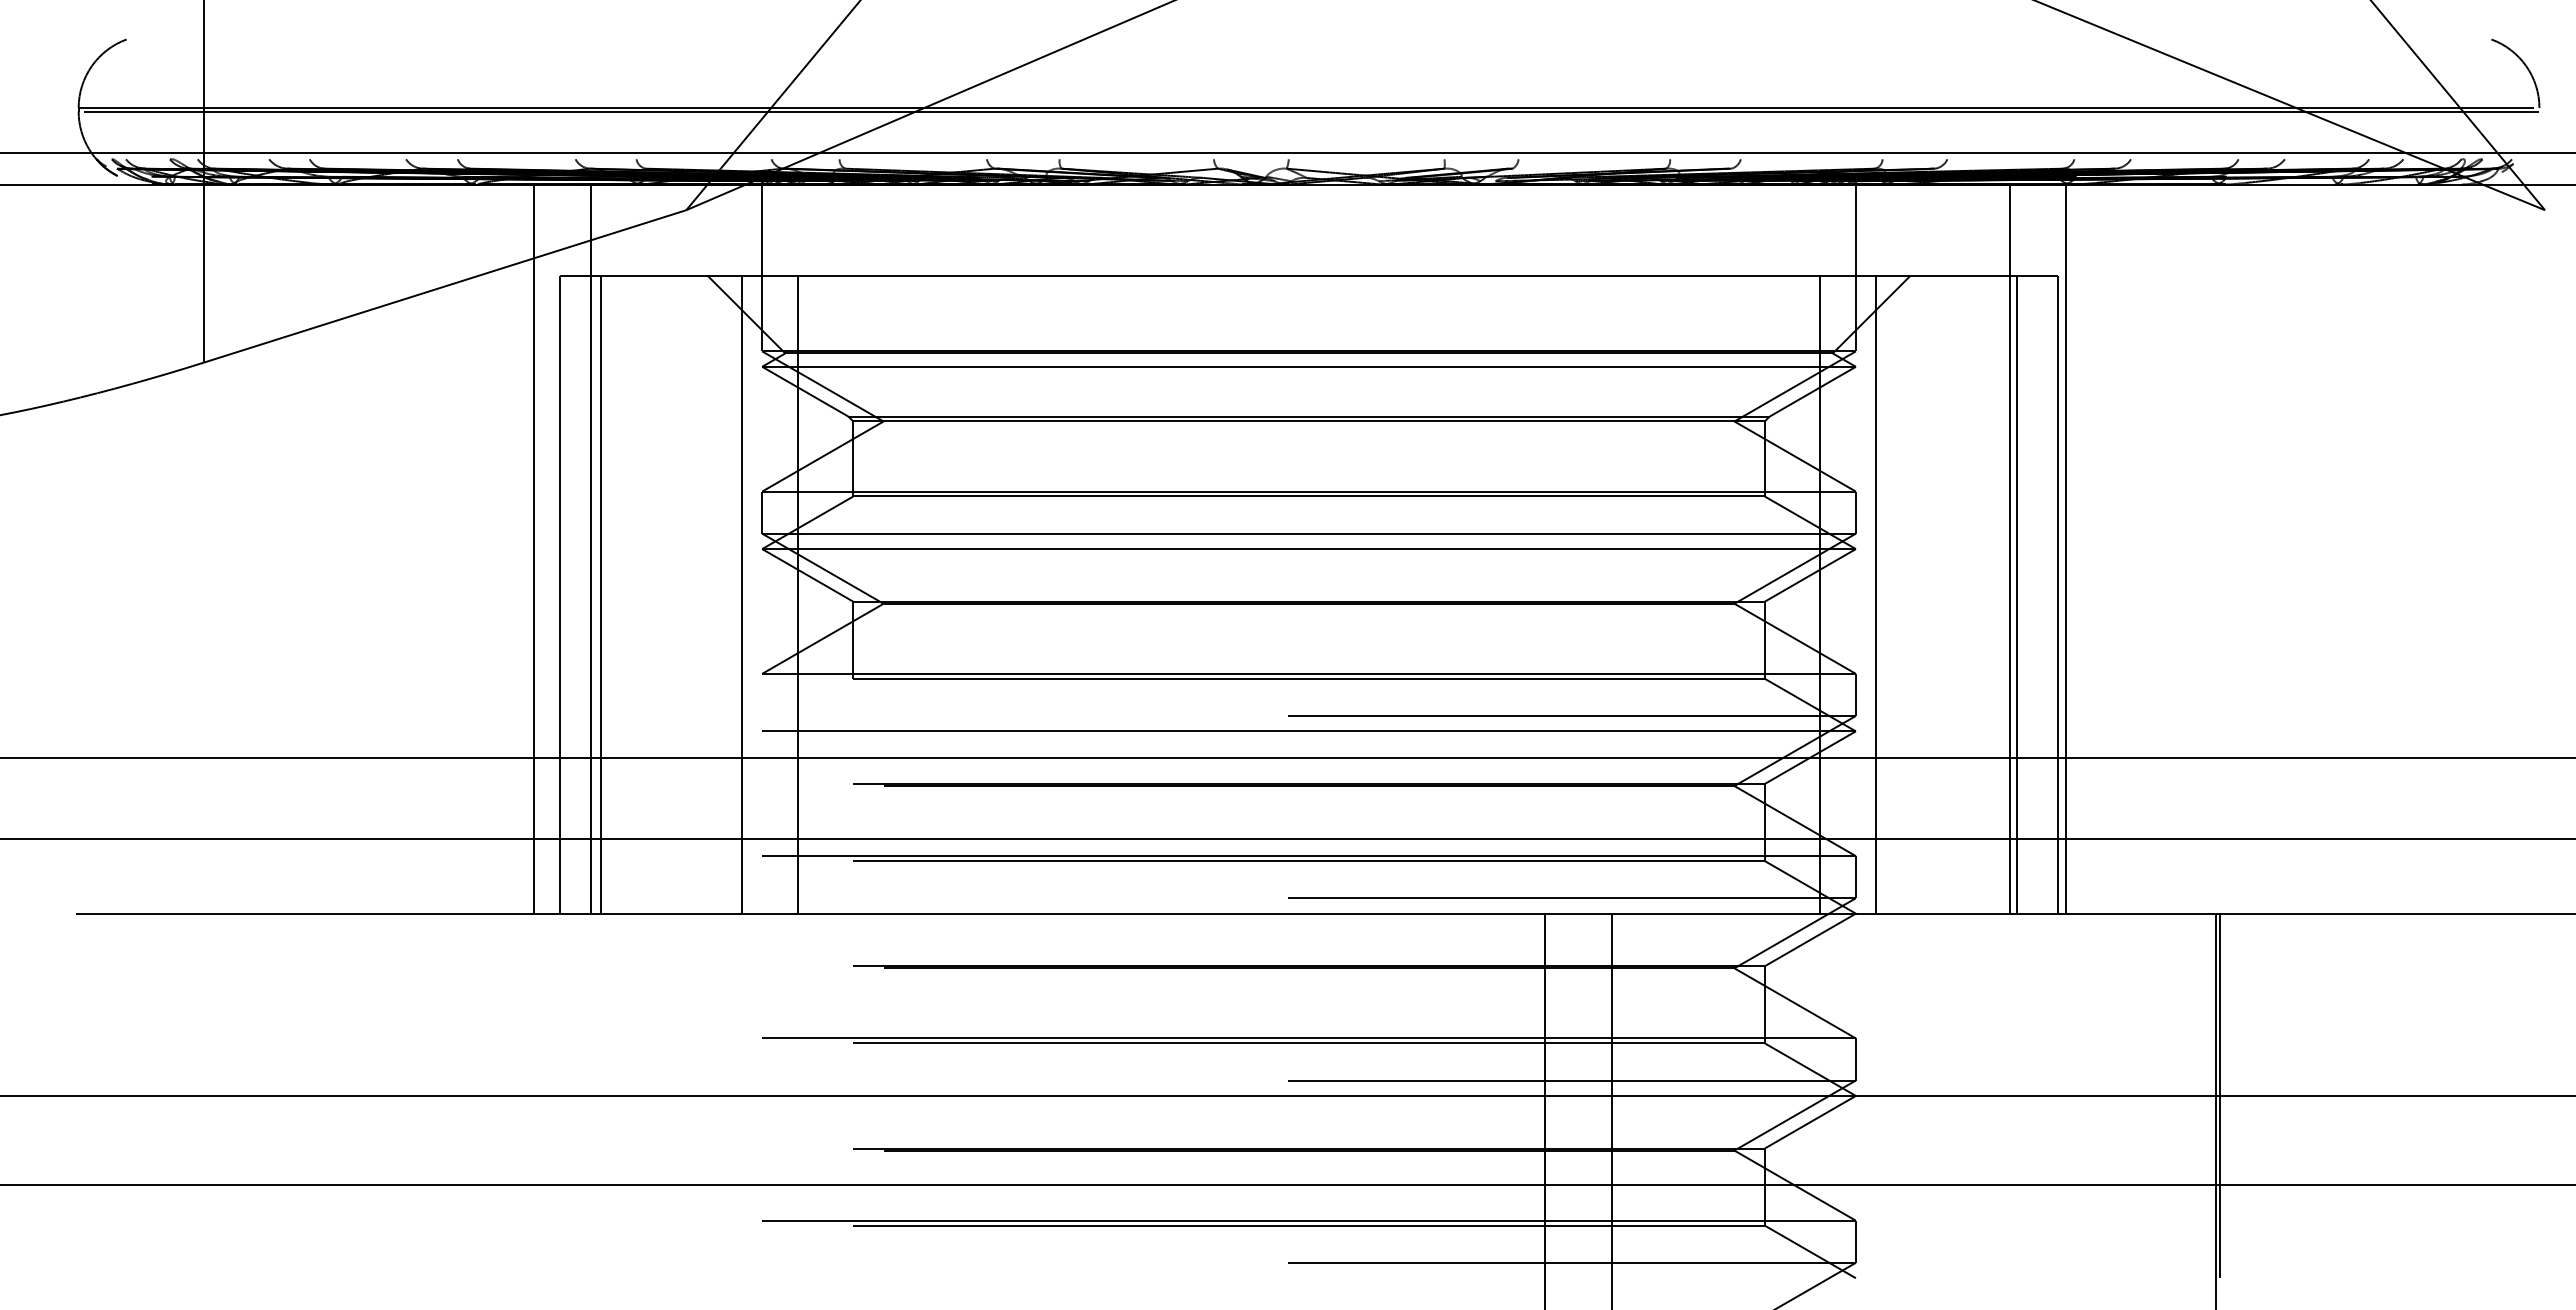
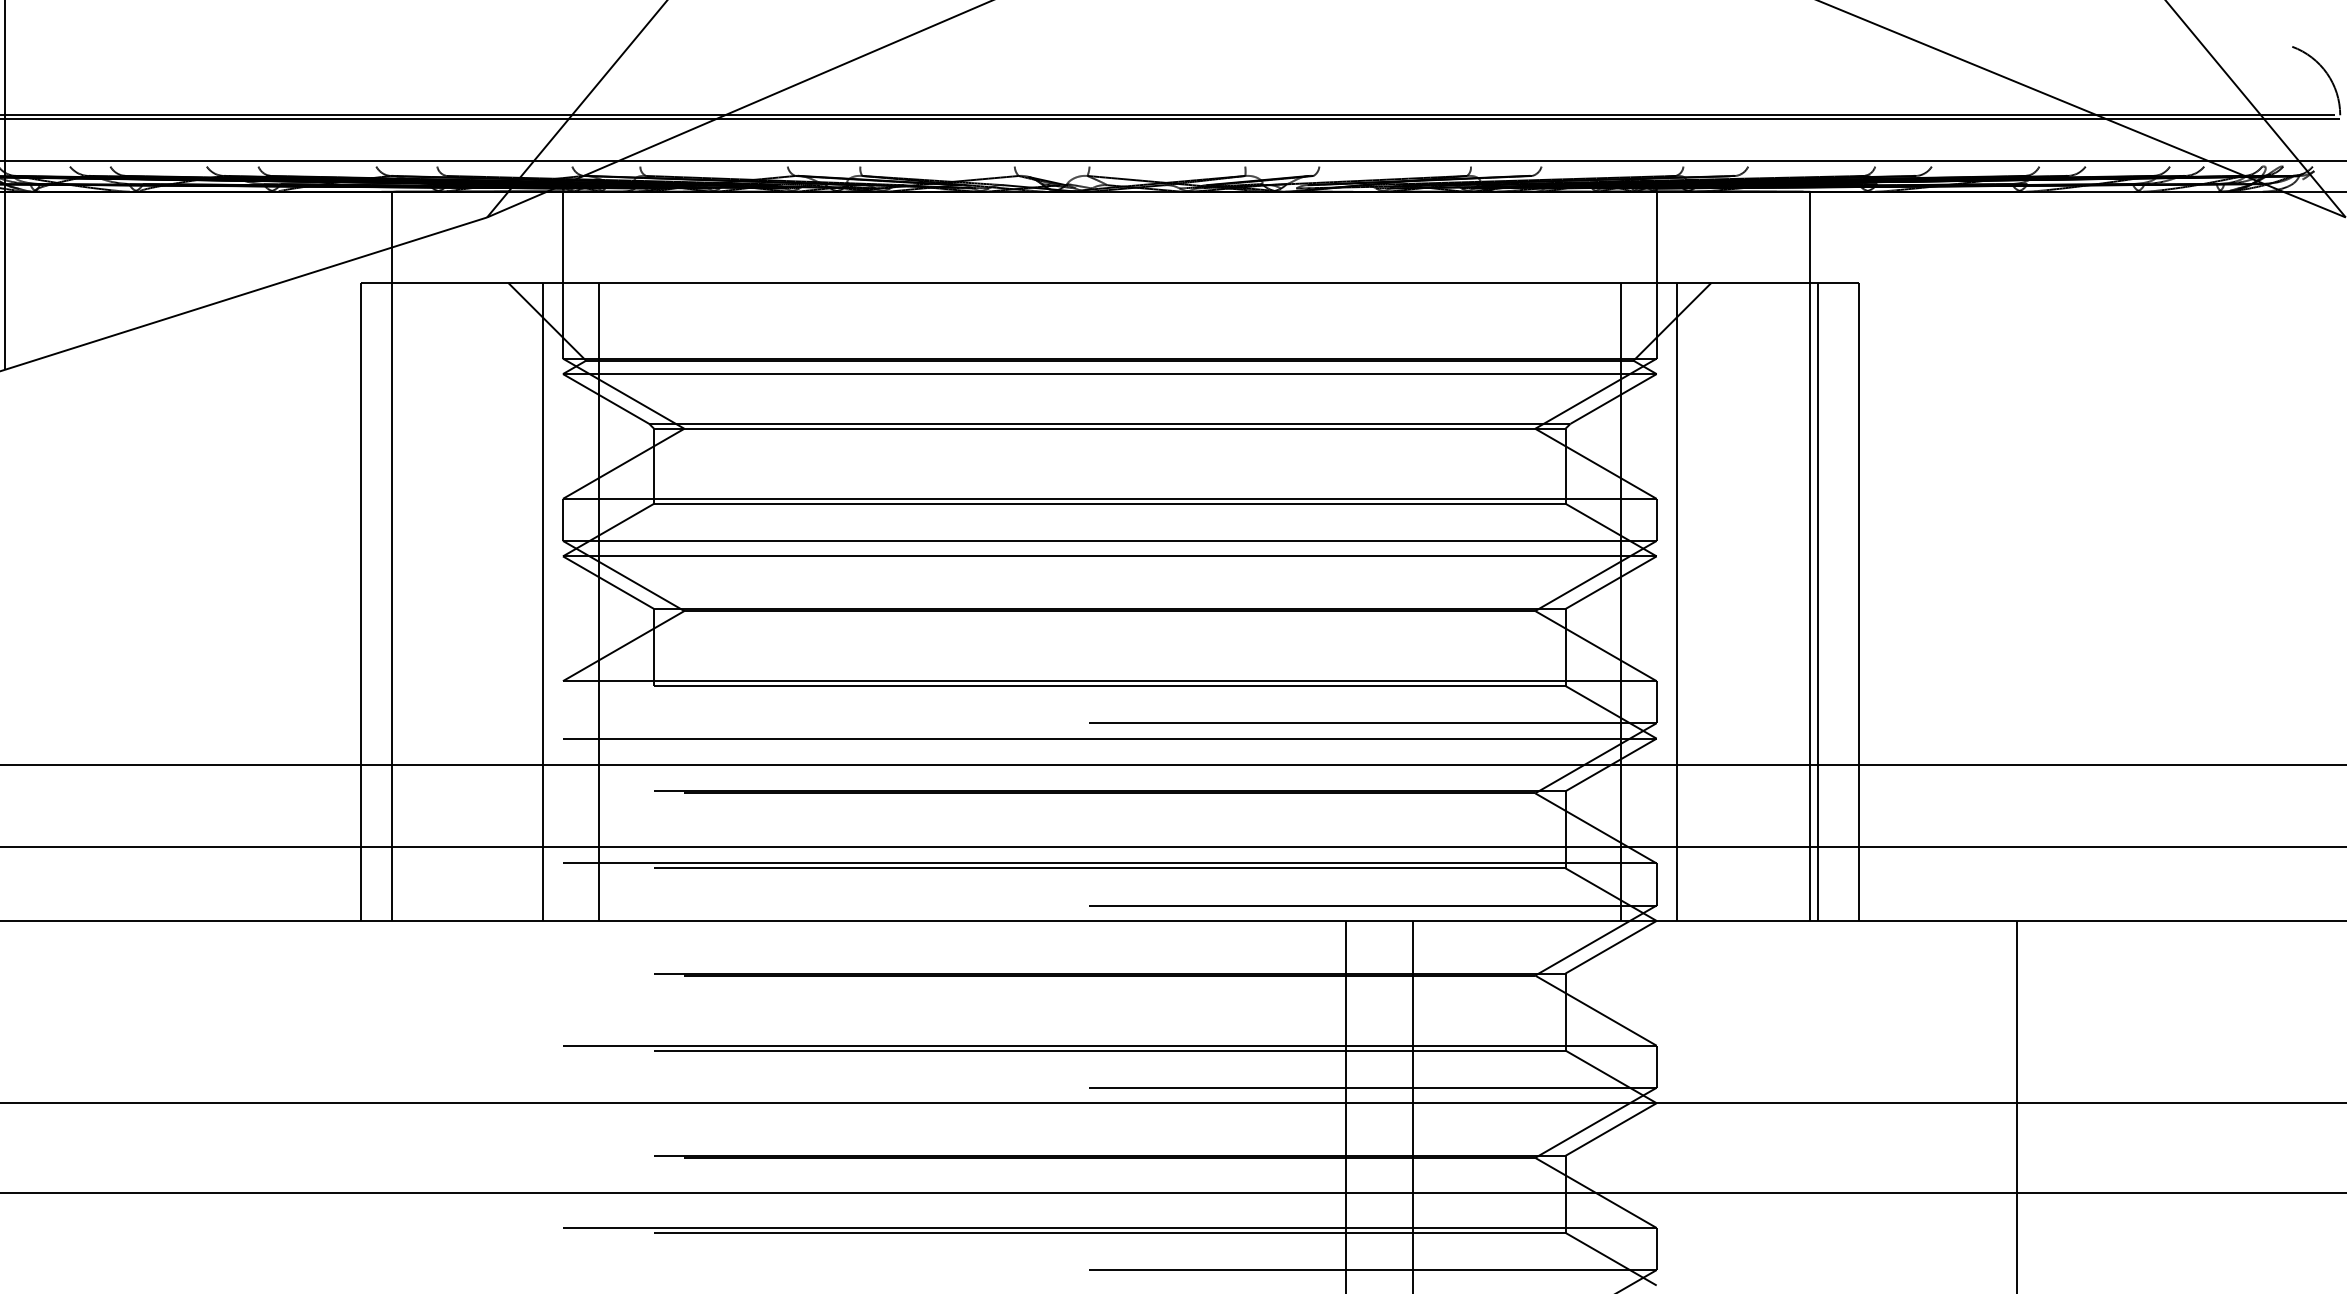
line: (534, 548) -> (335, 555), removed
line: (2066, 548) -> (1867, 555), removed
line: (601, 594) -> (402, 601), removed
line: (2220, 1095) -> (2021, 1102), removed

